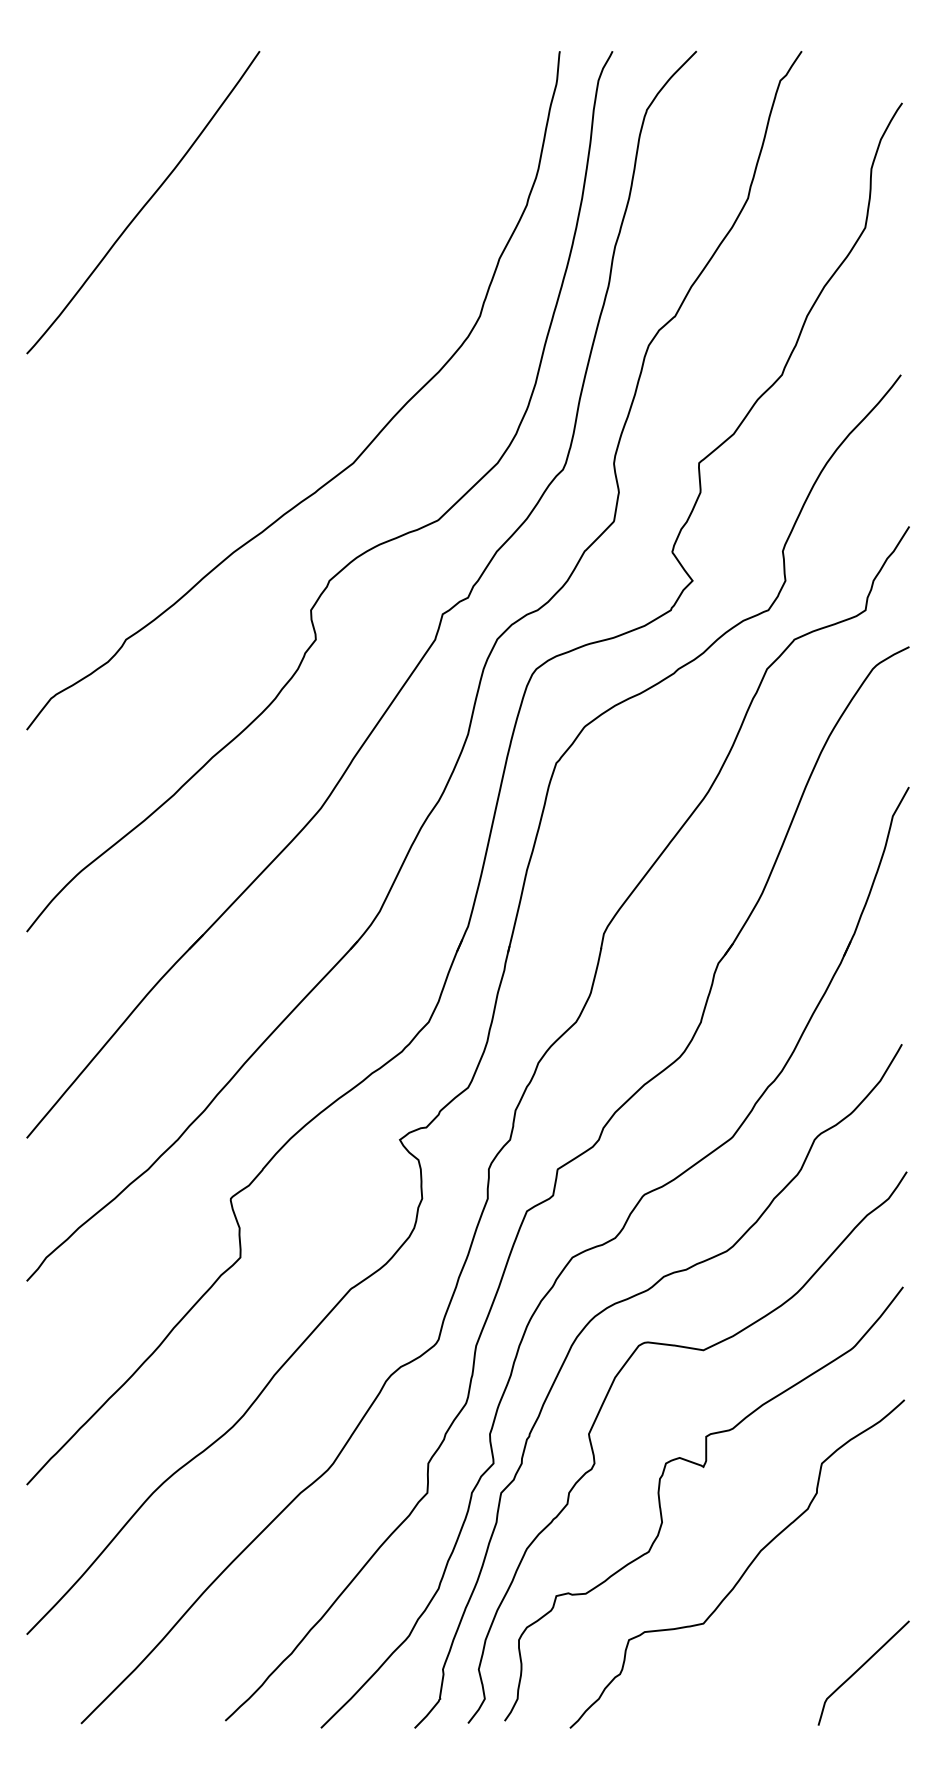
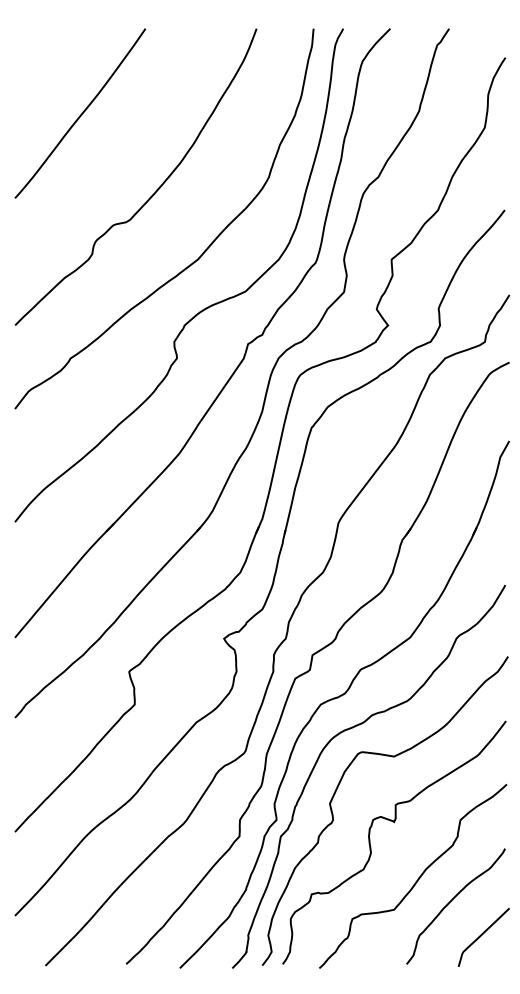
curve: (277, 339) -> (155, 190), added
curve: (802, 1614) -> (449, 904), added

